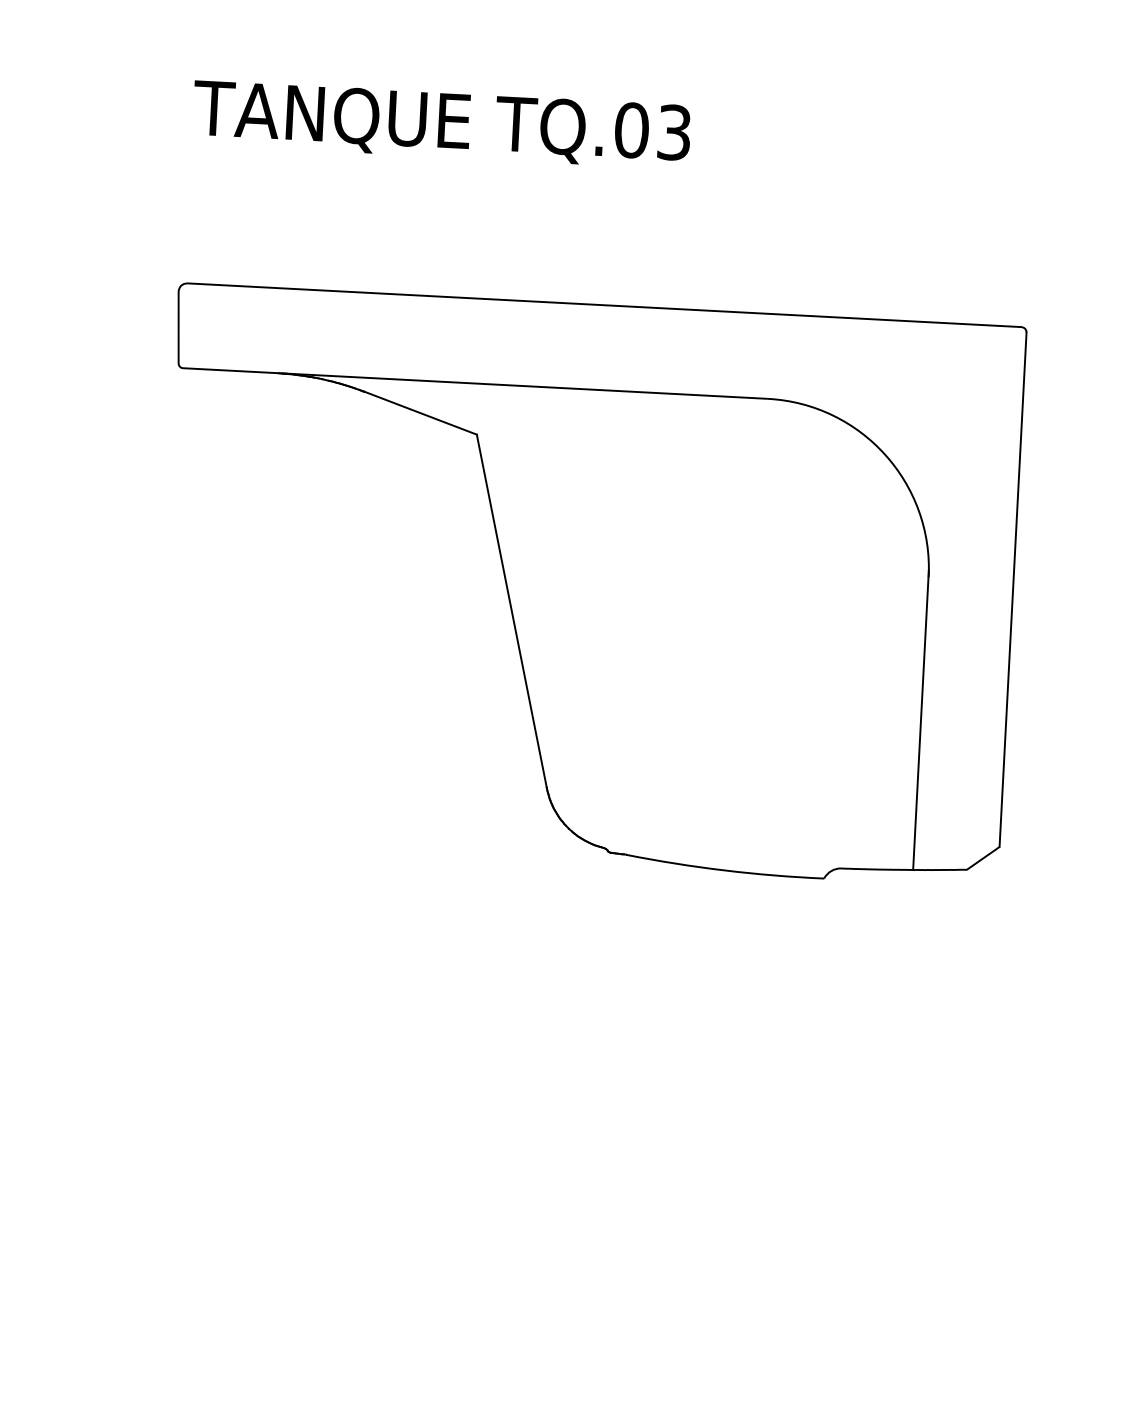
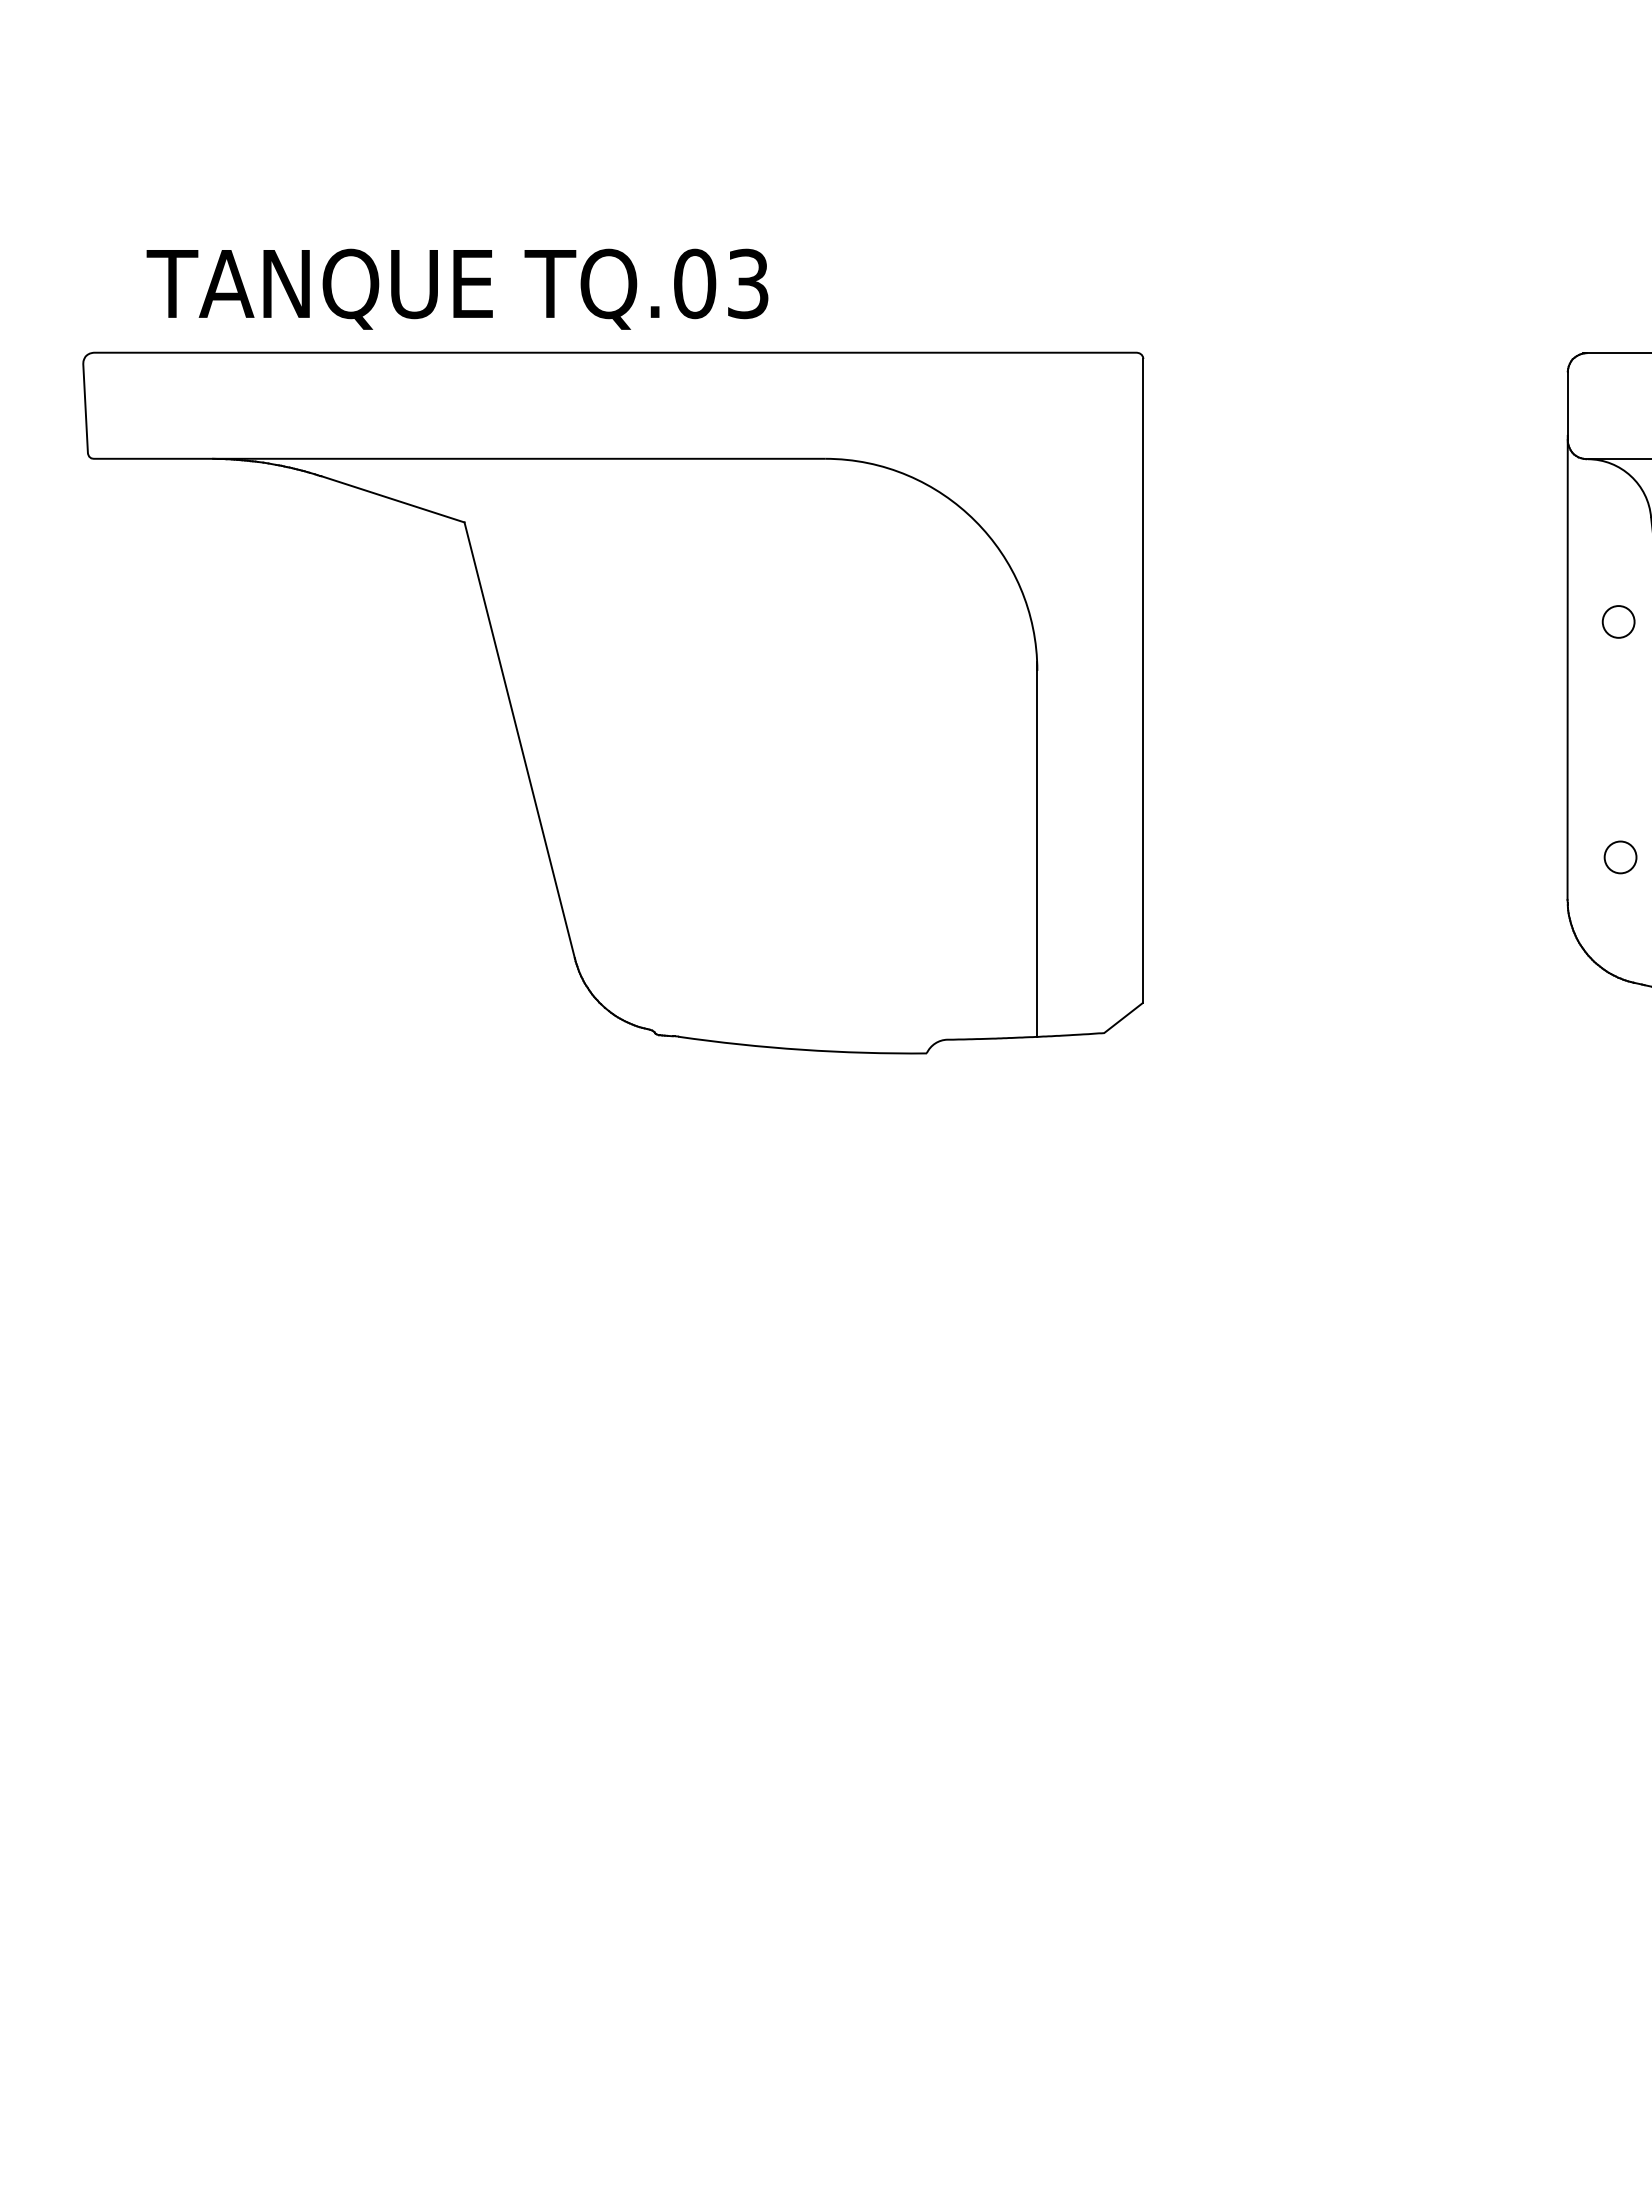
text: (441, 124) -> (457, 288), moved

